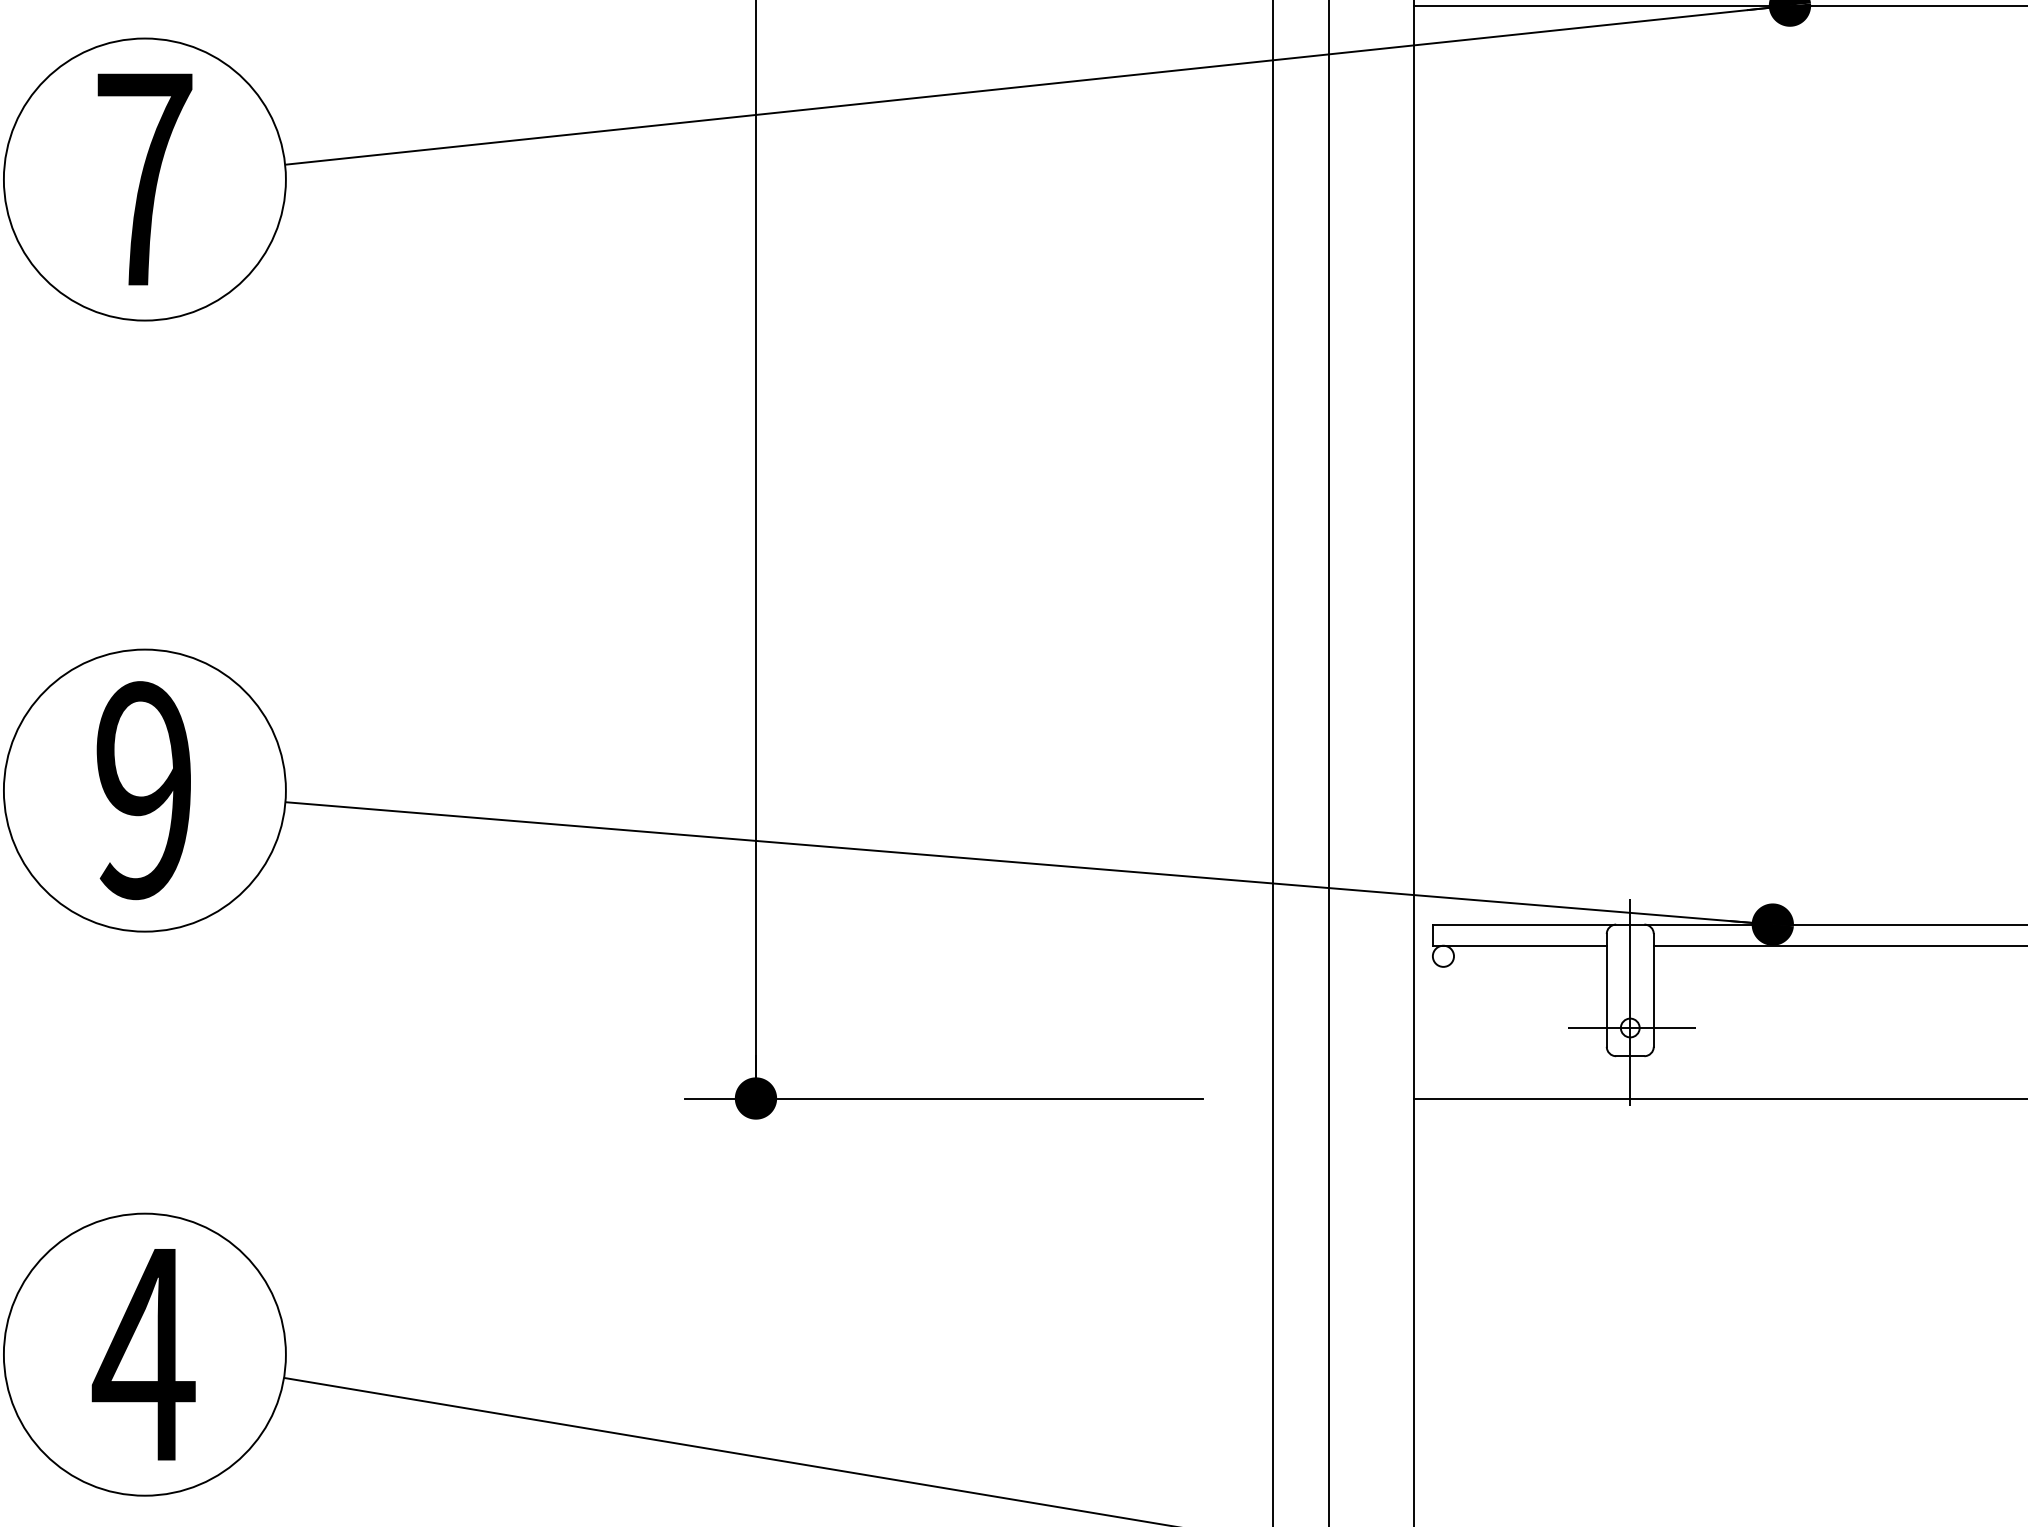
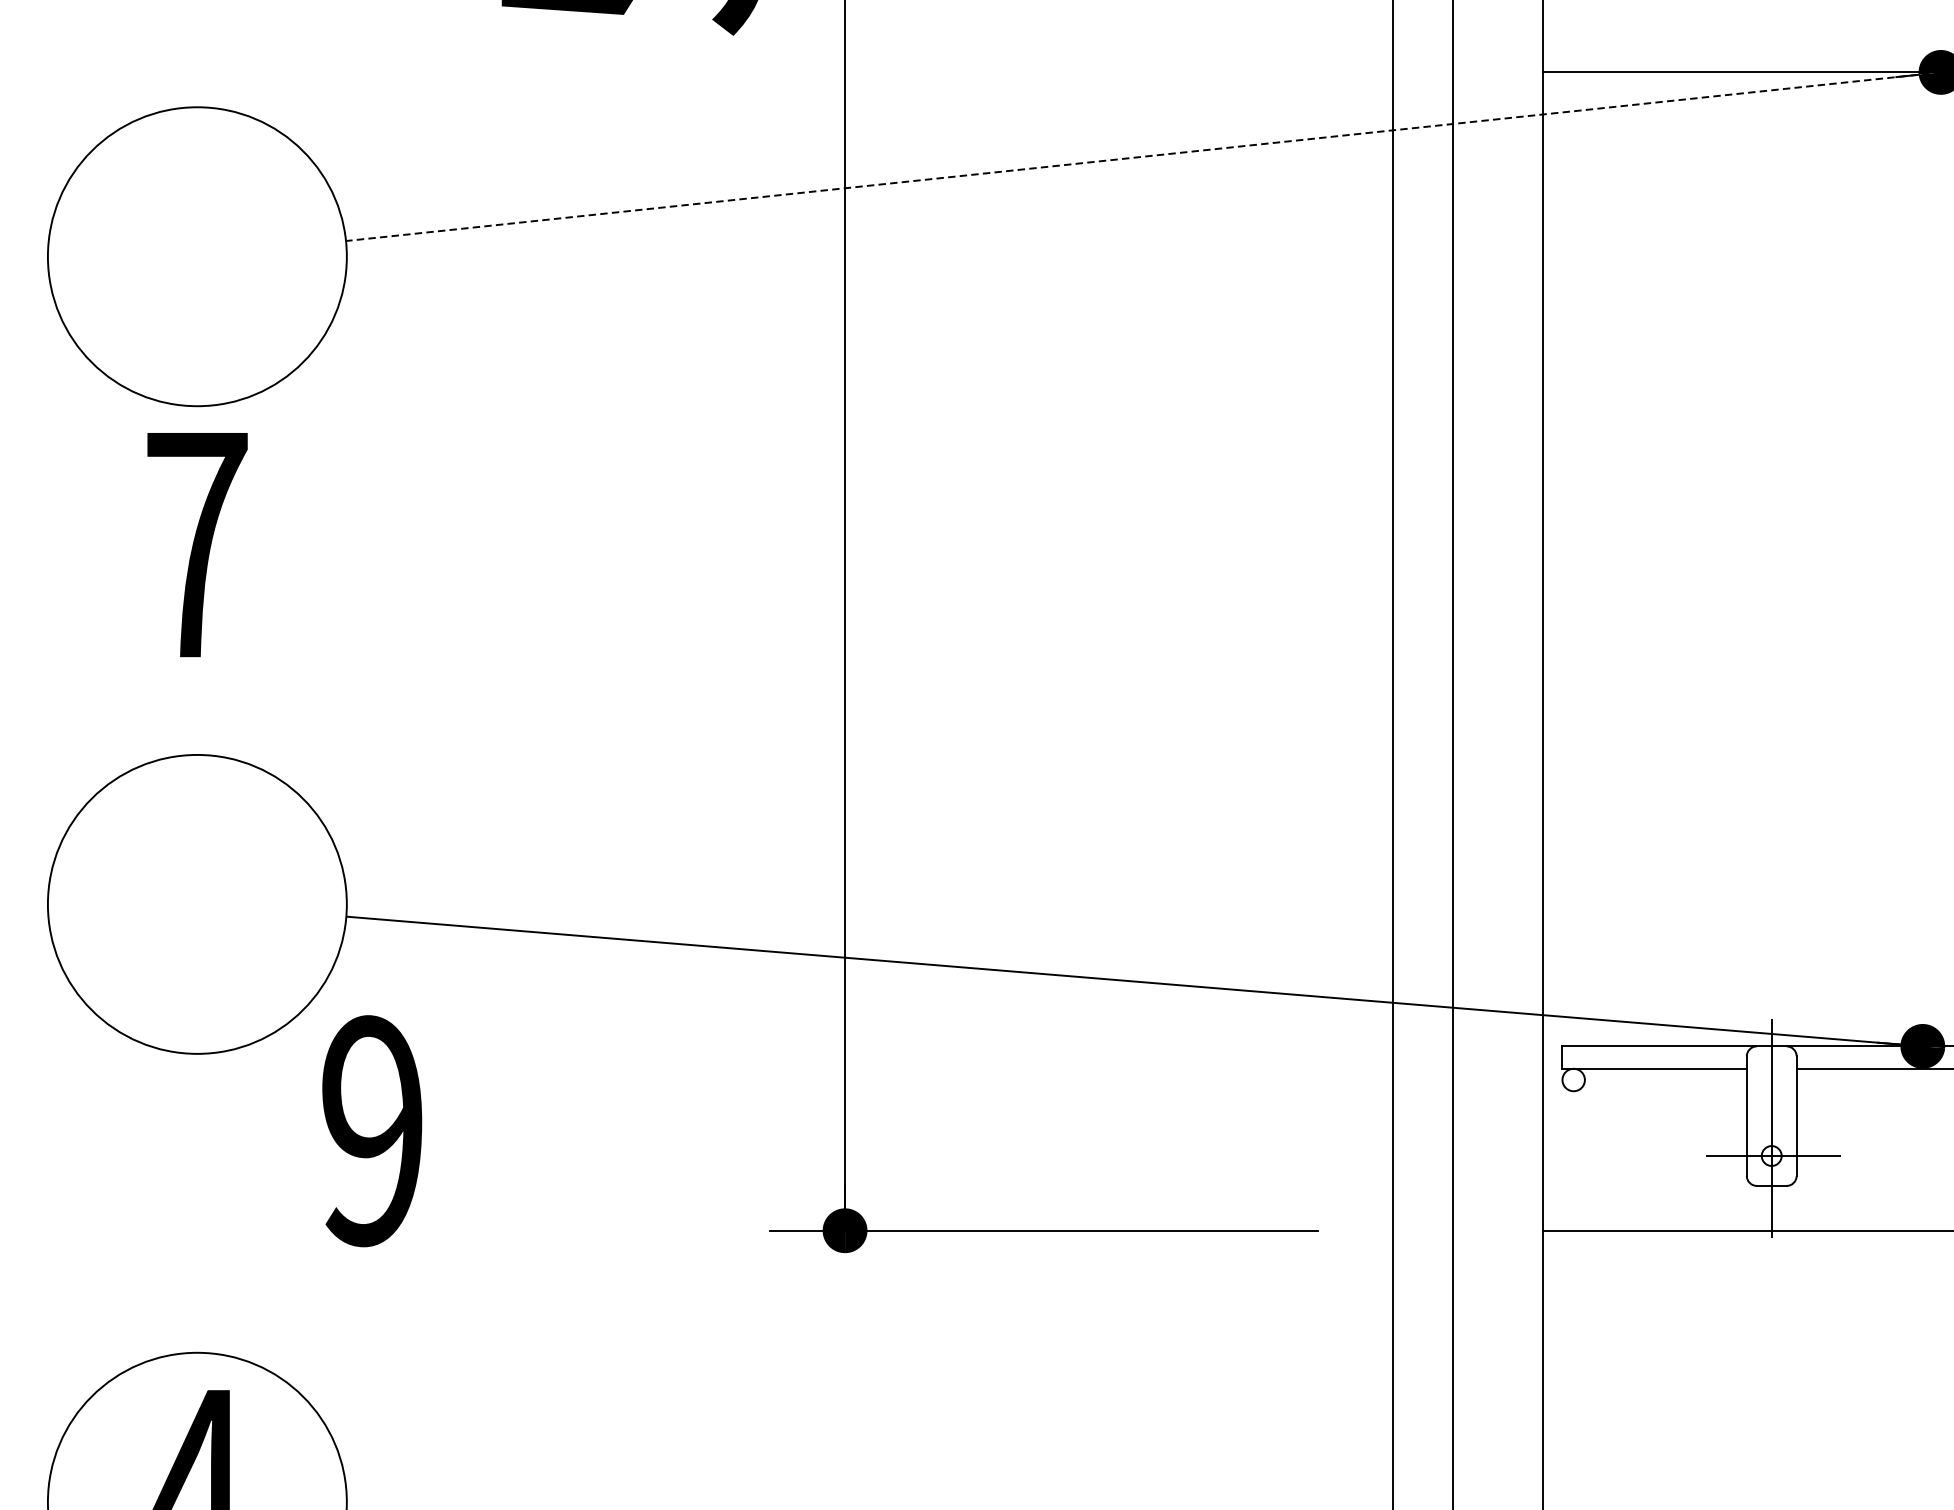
line: (1037, 85) -> (1143, 157), solid -> dashed
text: (144, 179) -> (196, 544), moved
text: (143, 790) -> (371, 1131), moved

